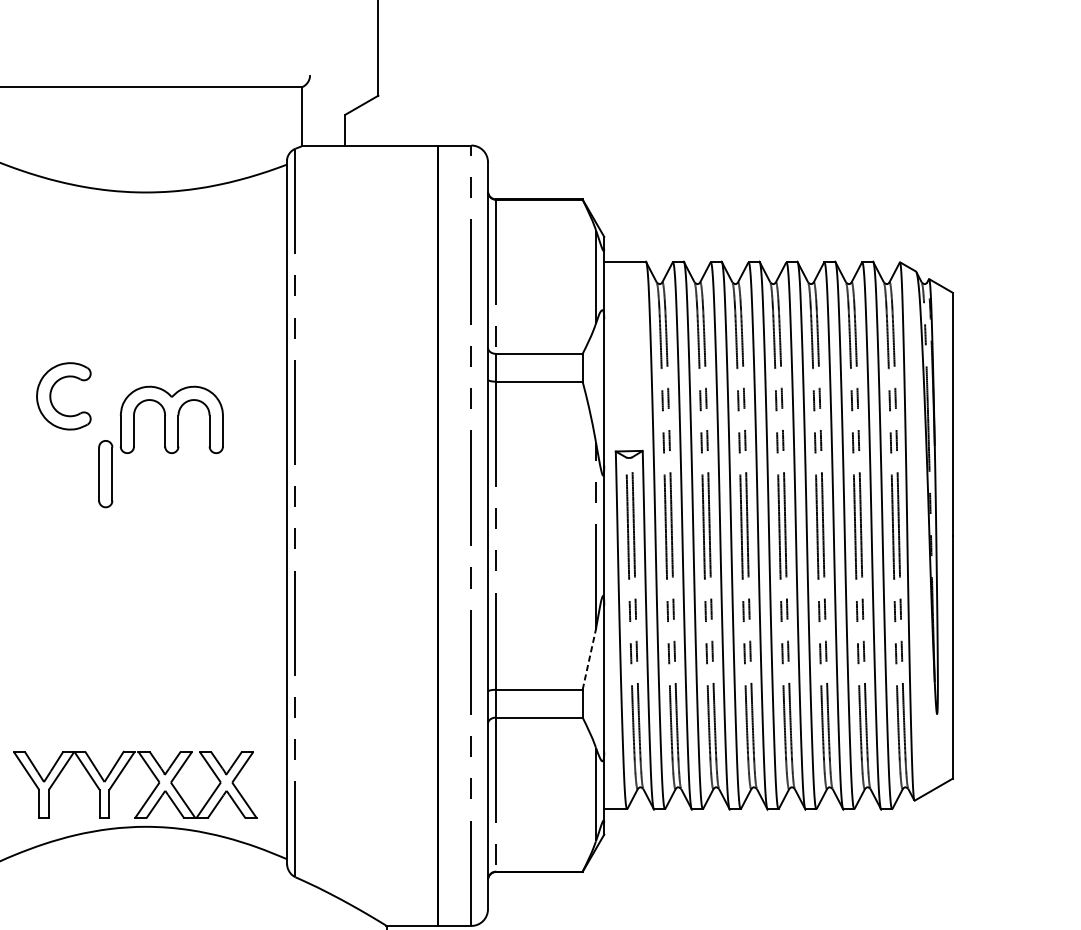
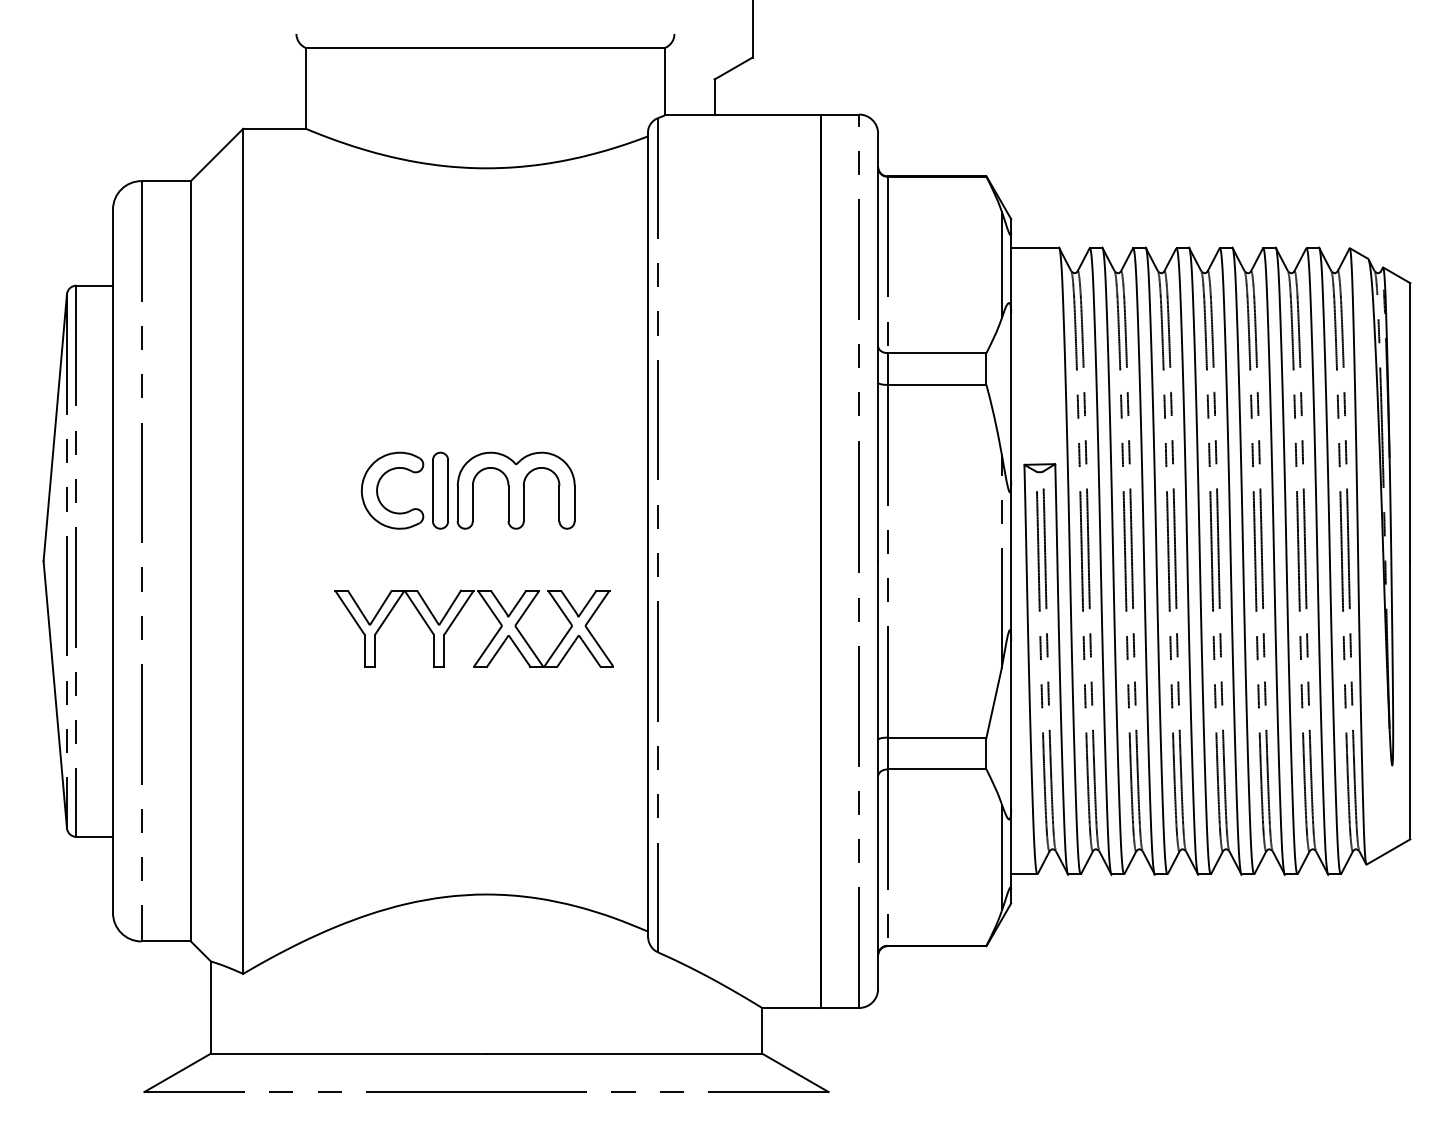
part: (51, 394) -> (378, 488), moved
part: (171, 419) -> (515, 490), moved
line: (589, 659) -> (994, 702), dashed -> solid
part: (119, 776) -> (456, 618), moved

